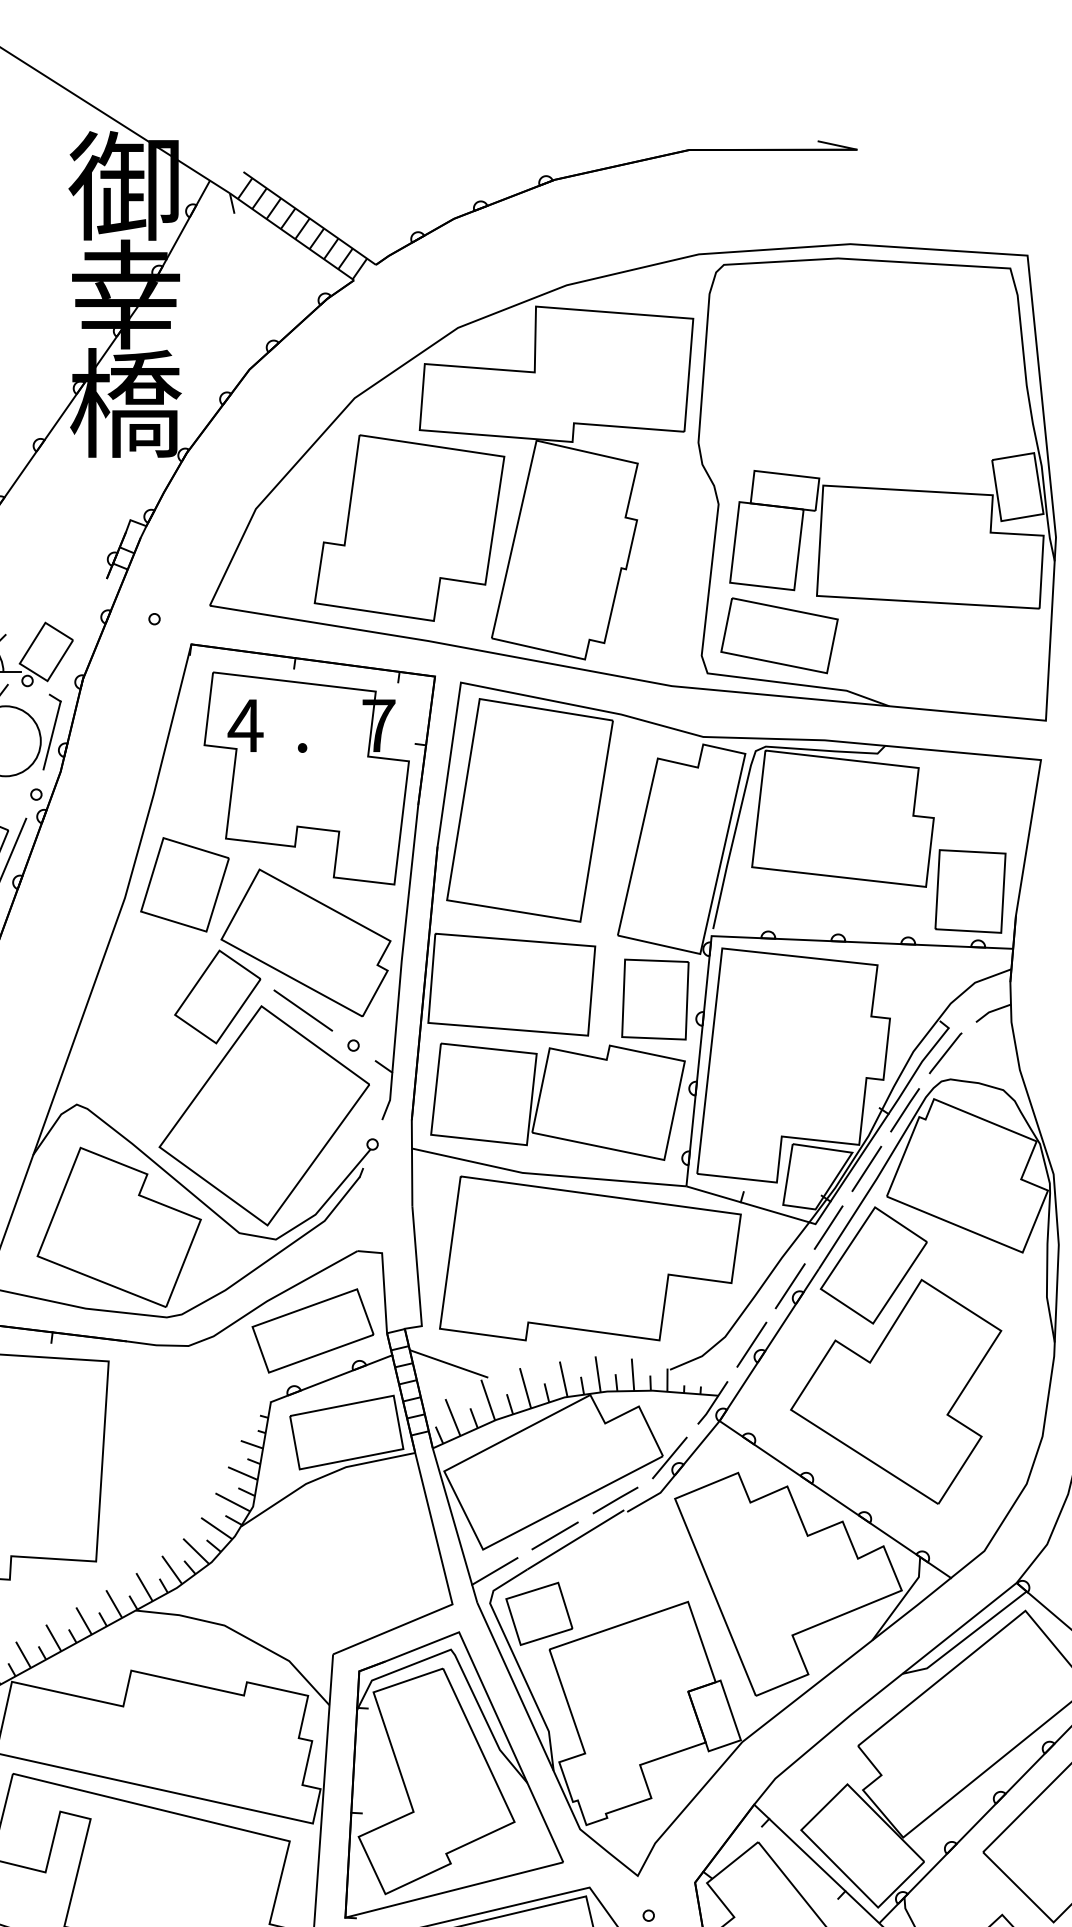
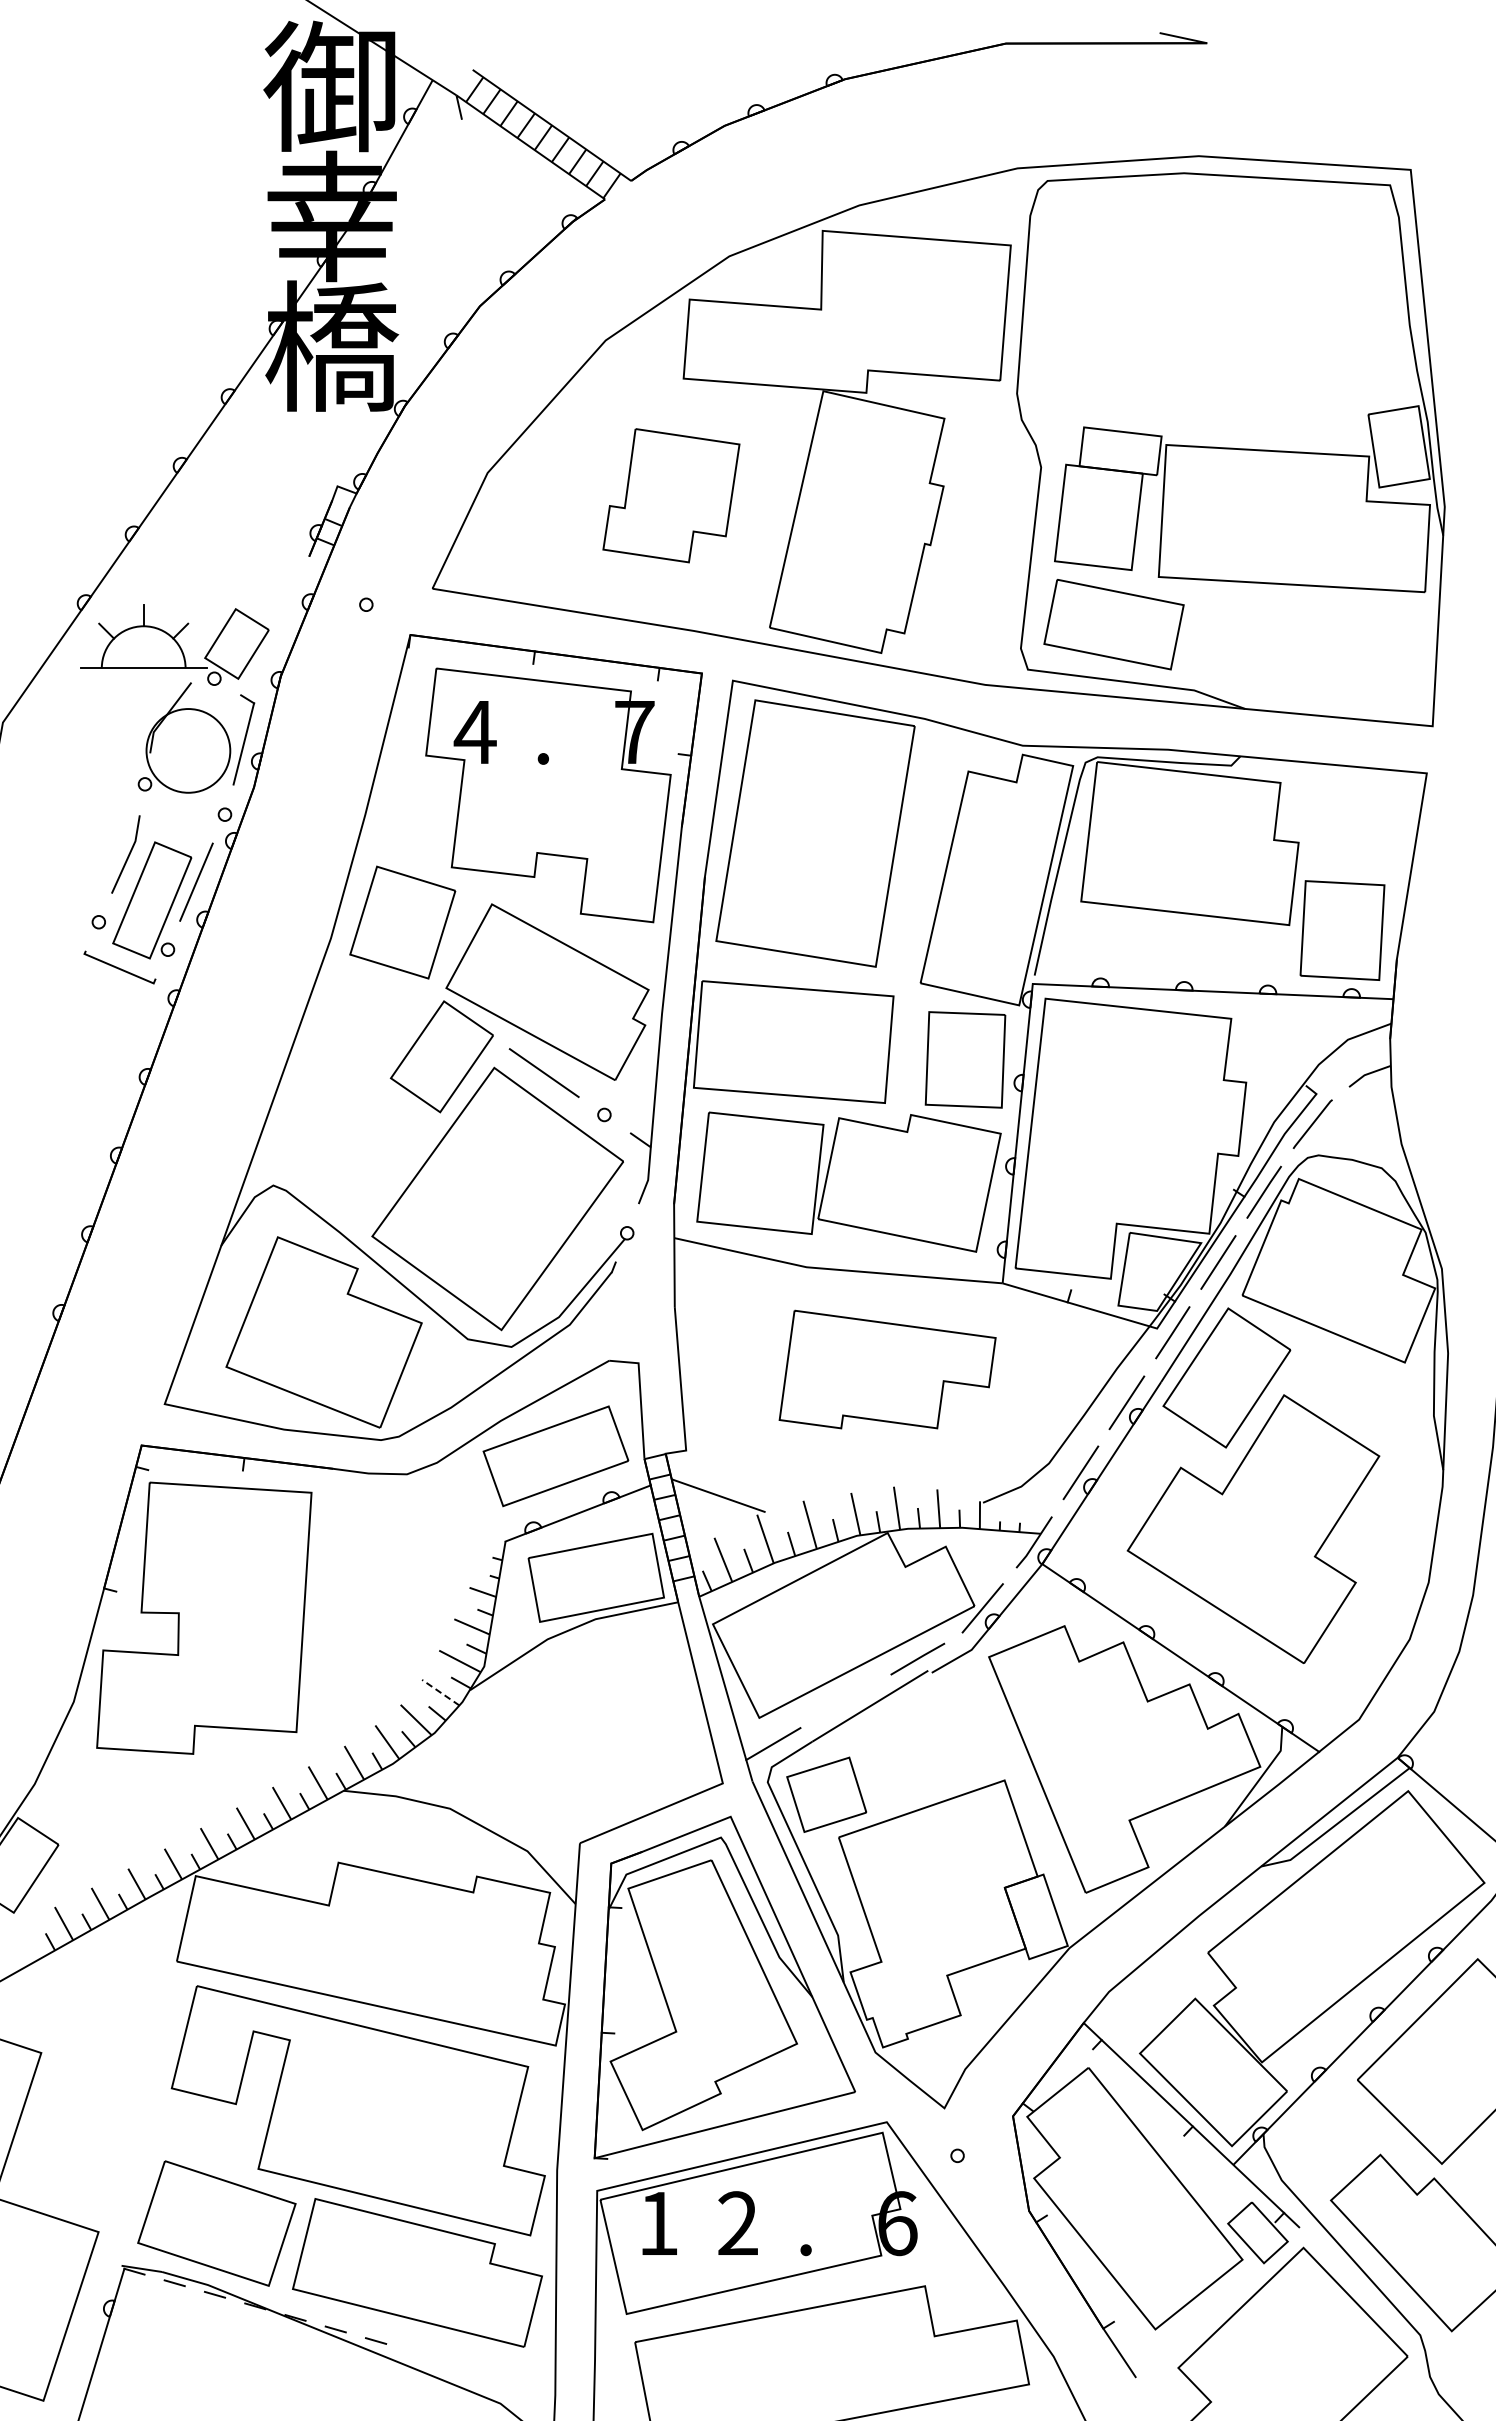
part: (409, 527) -> (671, 495), size x0.6
part: (590, 1258) -> (887, 1369), size x0.6
line: (216, 1528) -> (440, 1692), solid -> dashed
line: (555, 1535) -> (845, 1701), removed

